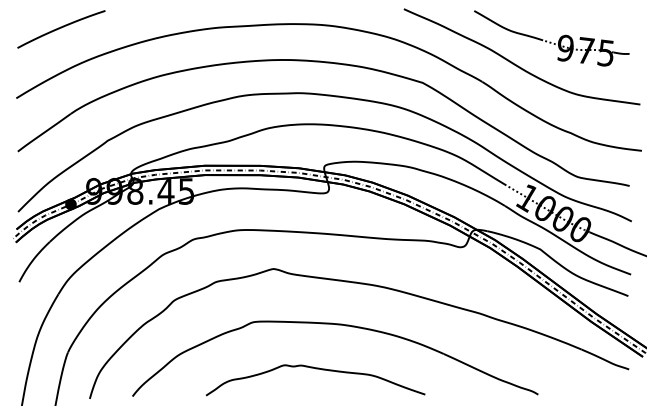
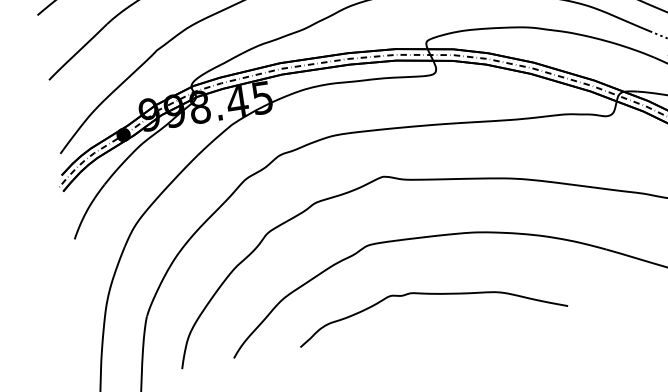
curve: (315, 369) -> (429, 295), moved

